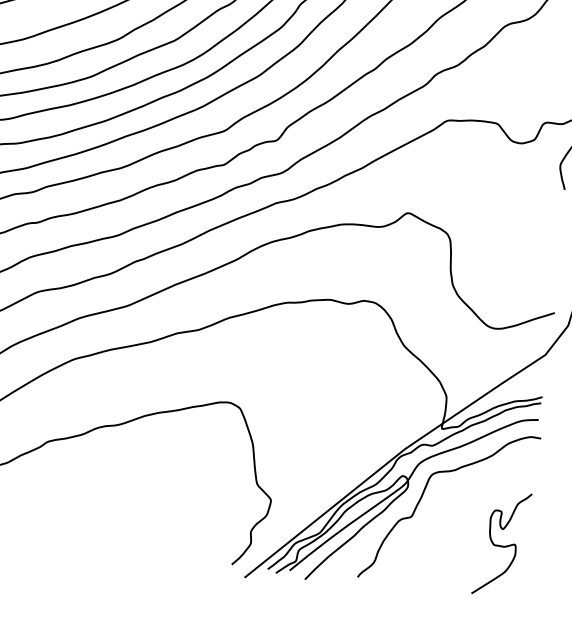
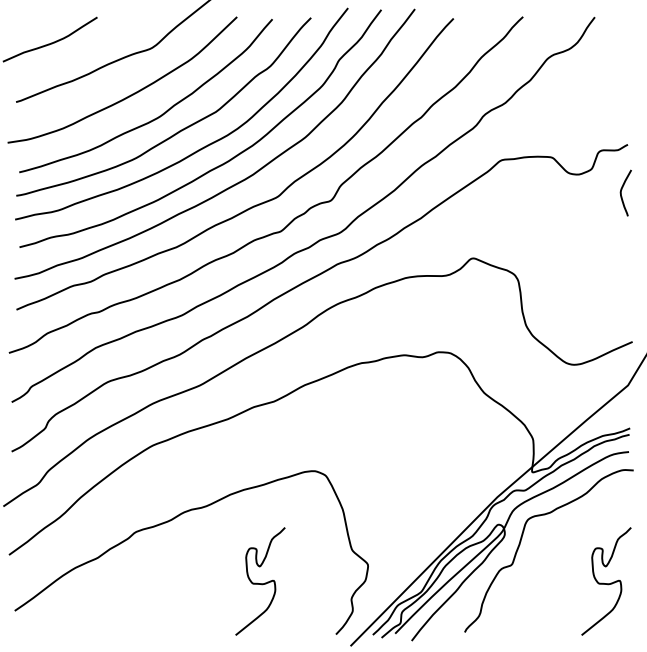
curve: (163, 506) -> (260, 583), added

